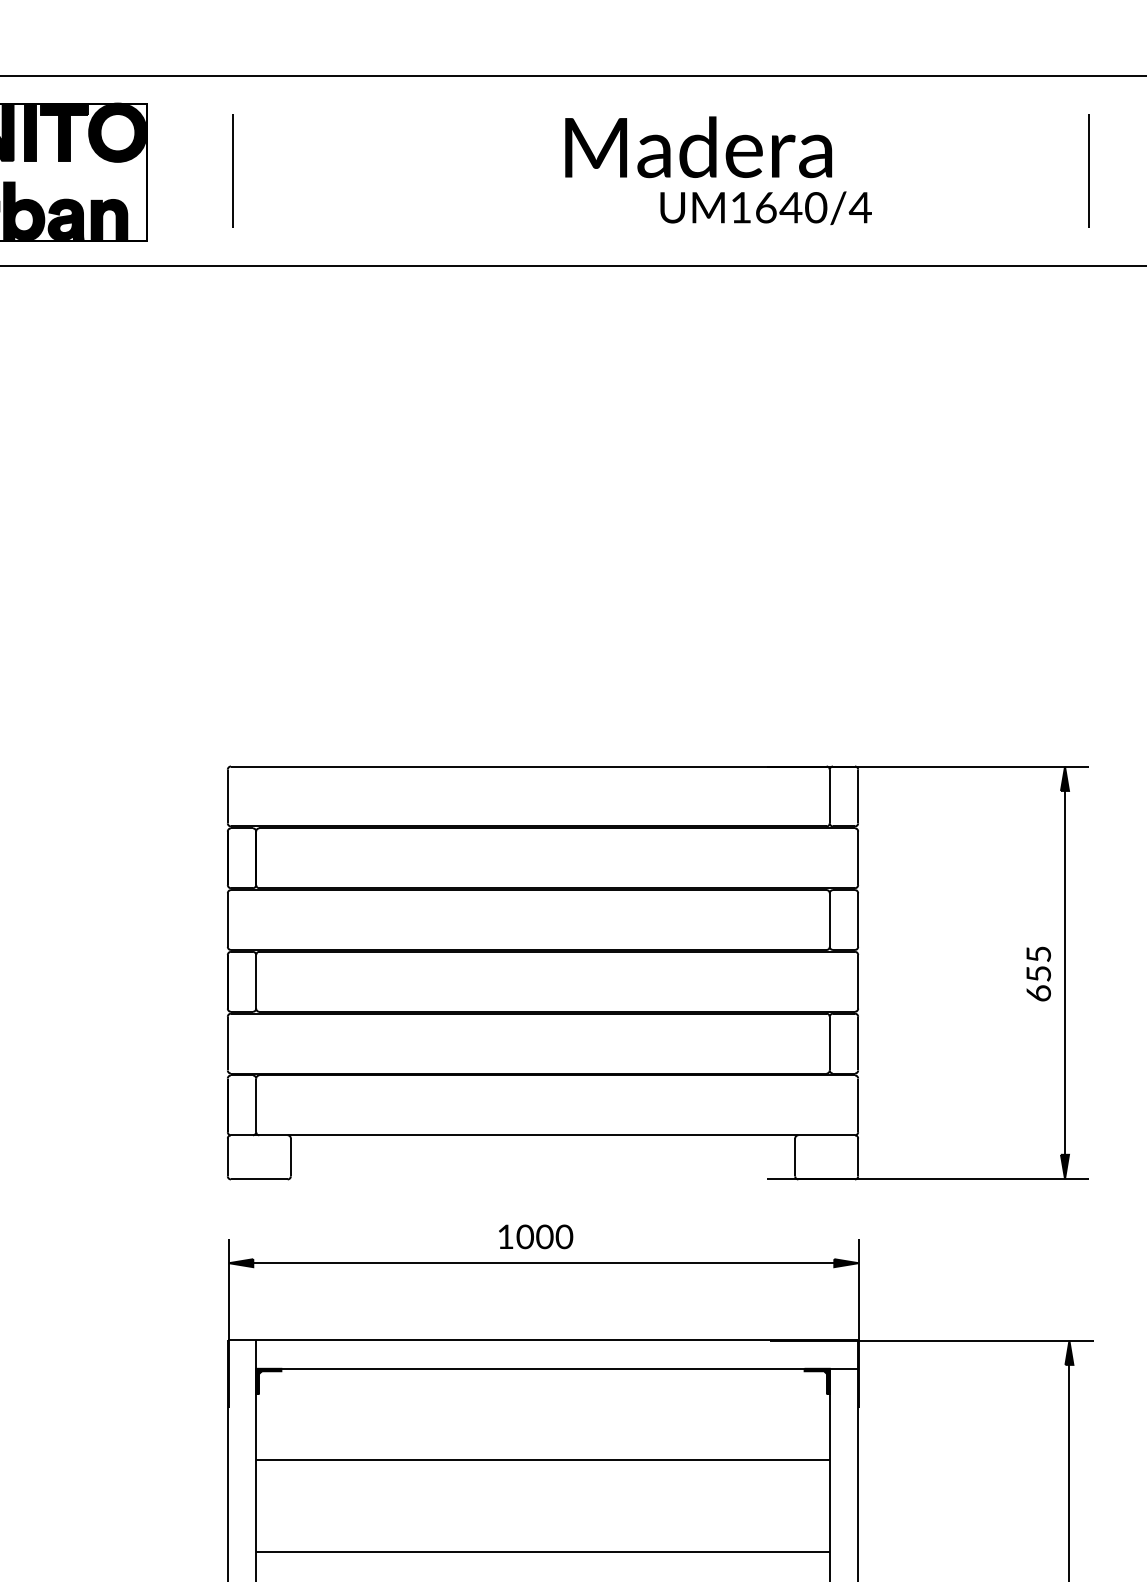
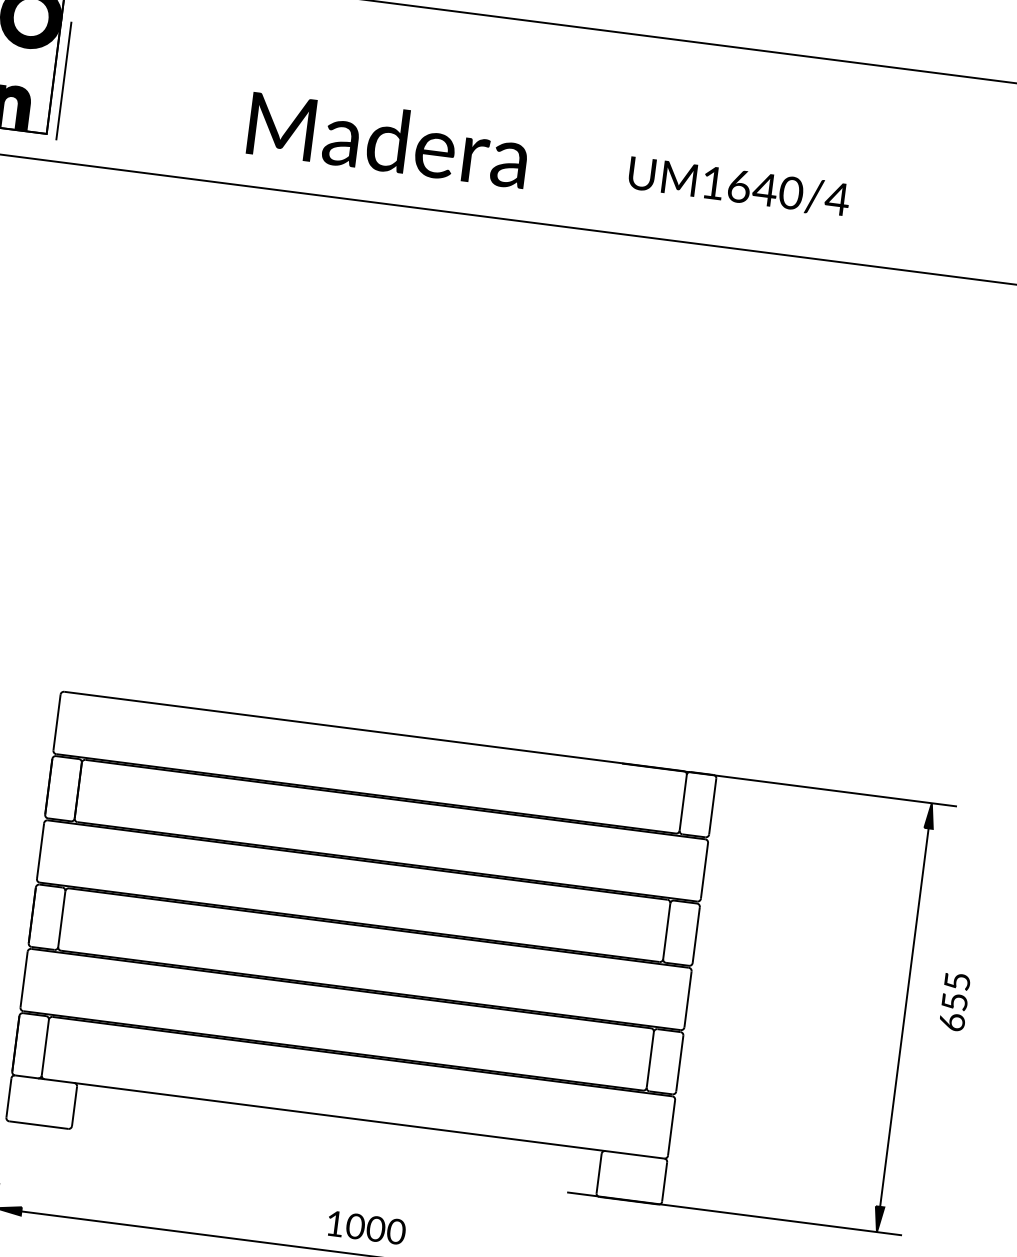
text: (698, 147) -> (388, 140), moved
line: (232, 170) -> (63, 80), moved
text: (765, 208) -> (738, 187), moved
text: (1038, 973) -> (954, 1001), moved
text: (536, 1236) -> (367, 1227), moved

